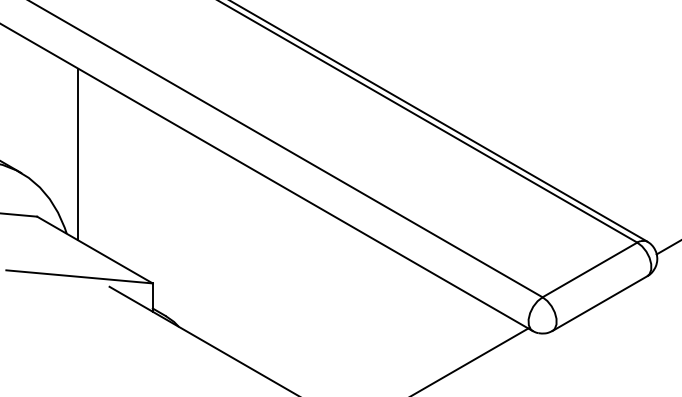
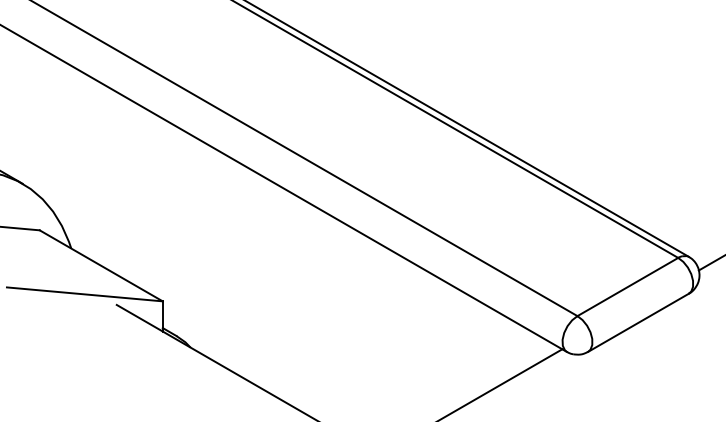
line: (78, 154) -> (83, 164), removed

